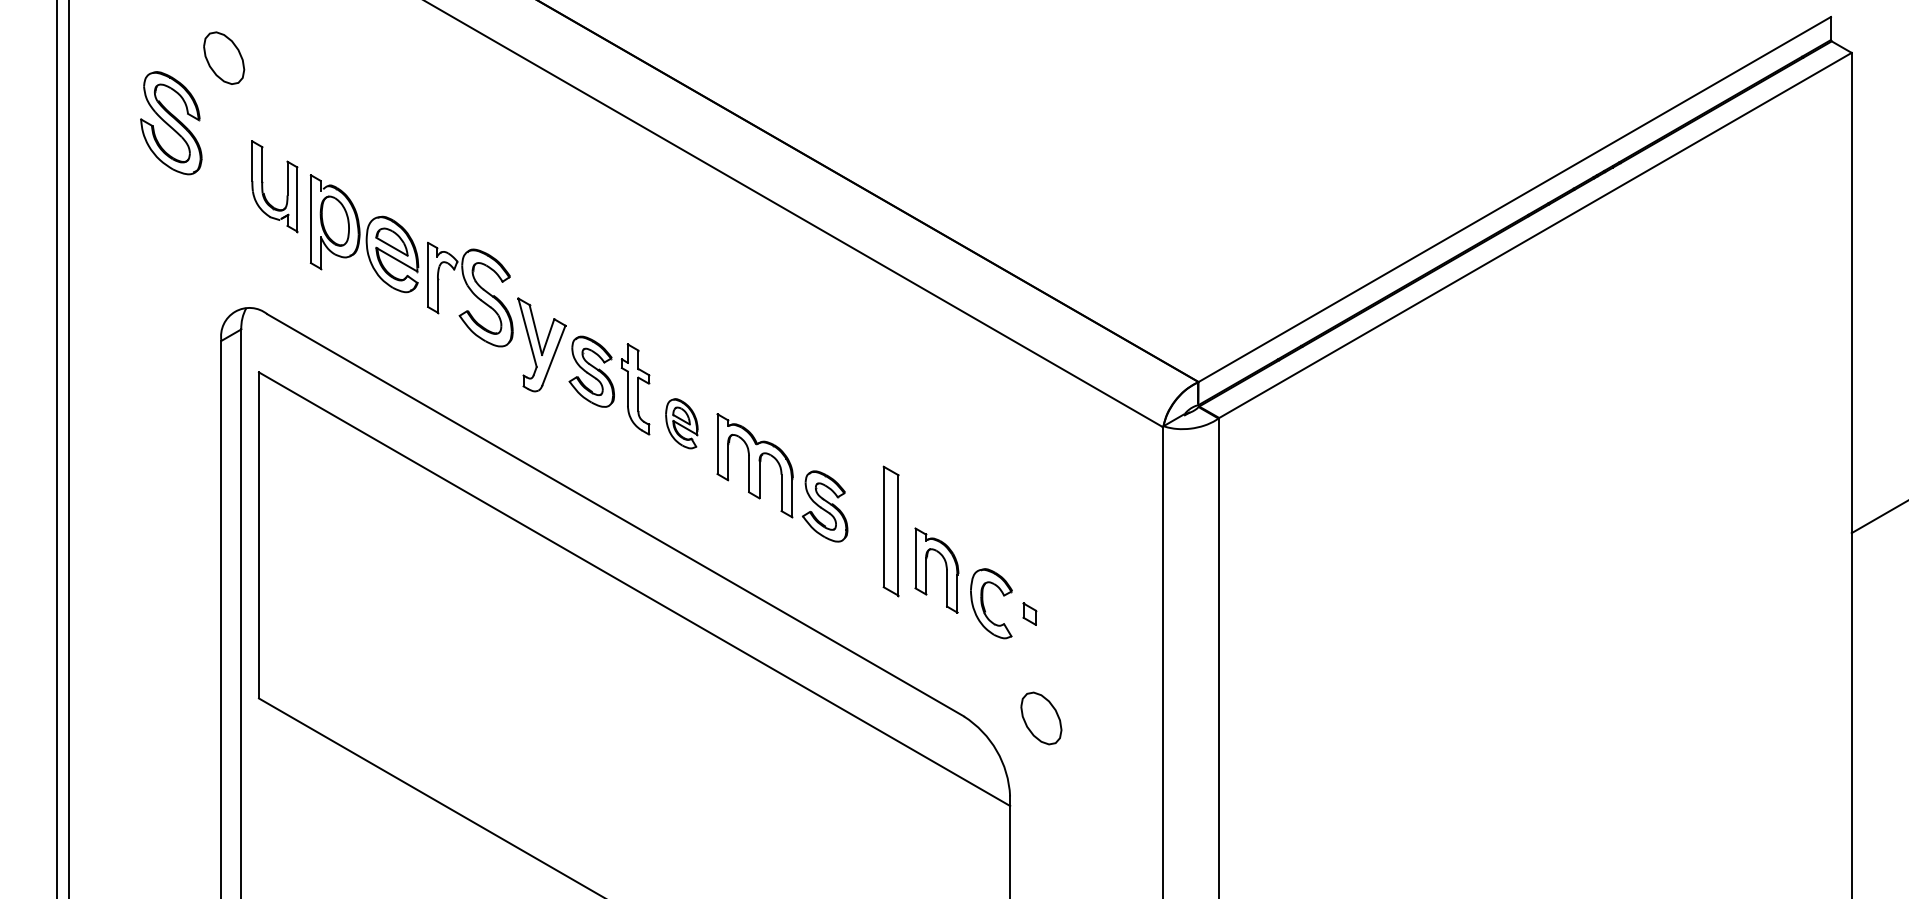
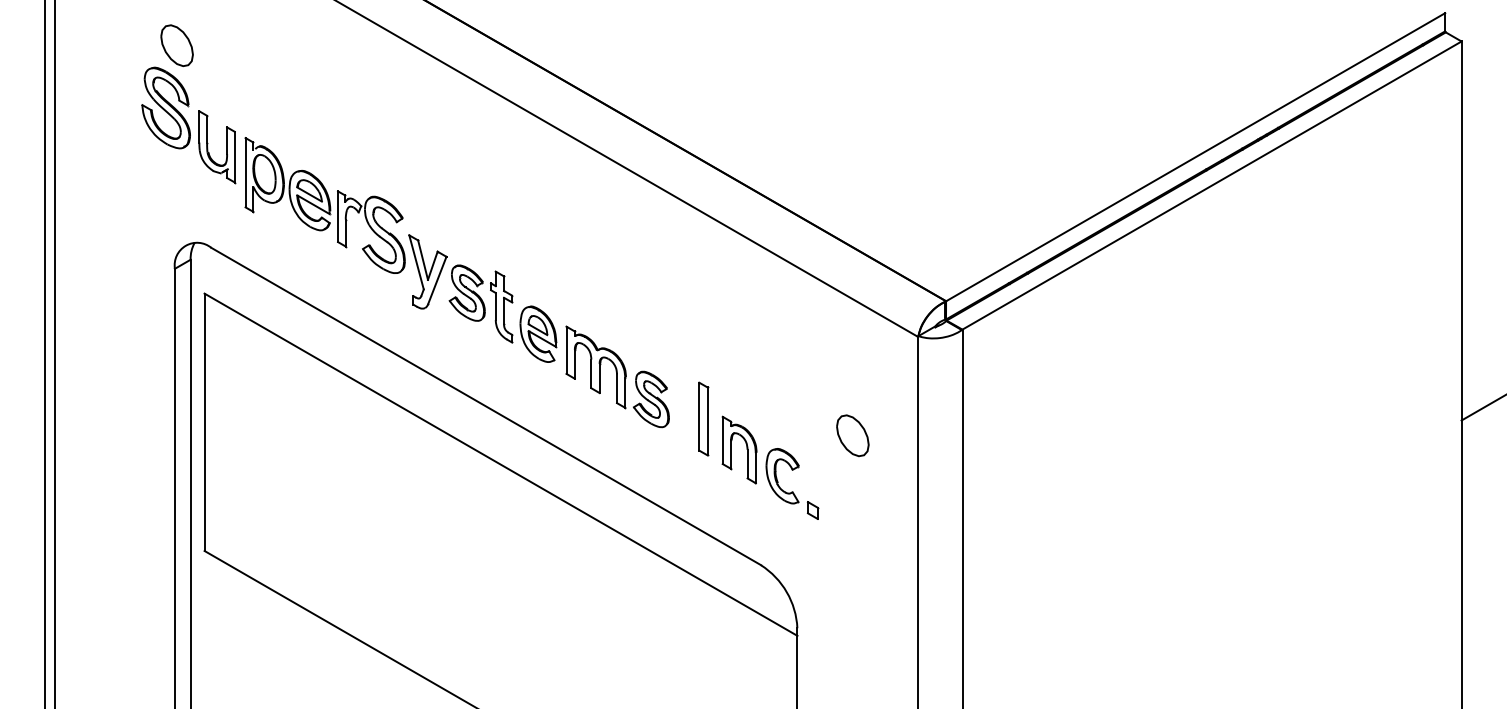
part: (171, 123) -> (166, 108), moved
part: (681, 423) -> (538, 333), size x1.43
part: (890, 531) -> (702, 419), size x0.71
part: (1029, 613) -> (812, 509), moved
part: (1041, 718) -> (852, 435), moved

